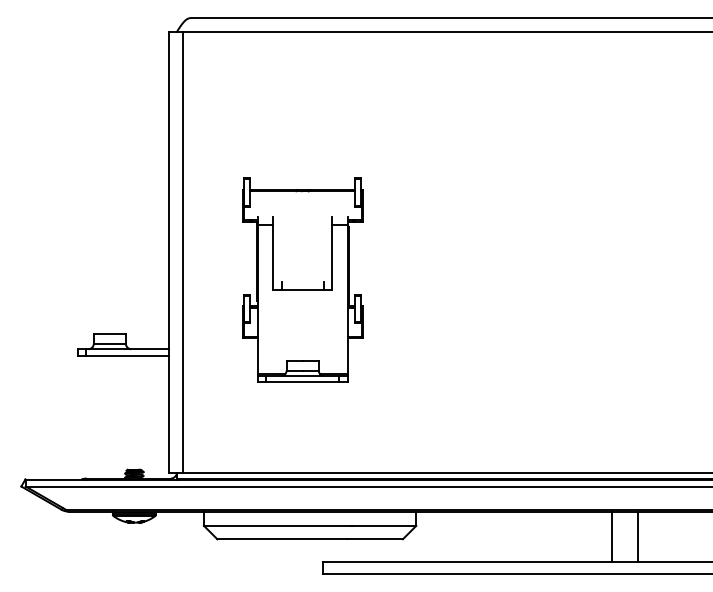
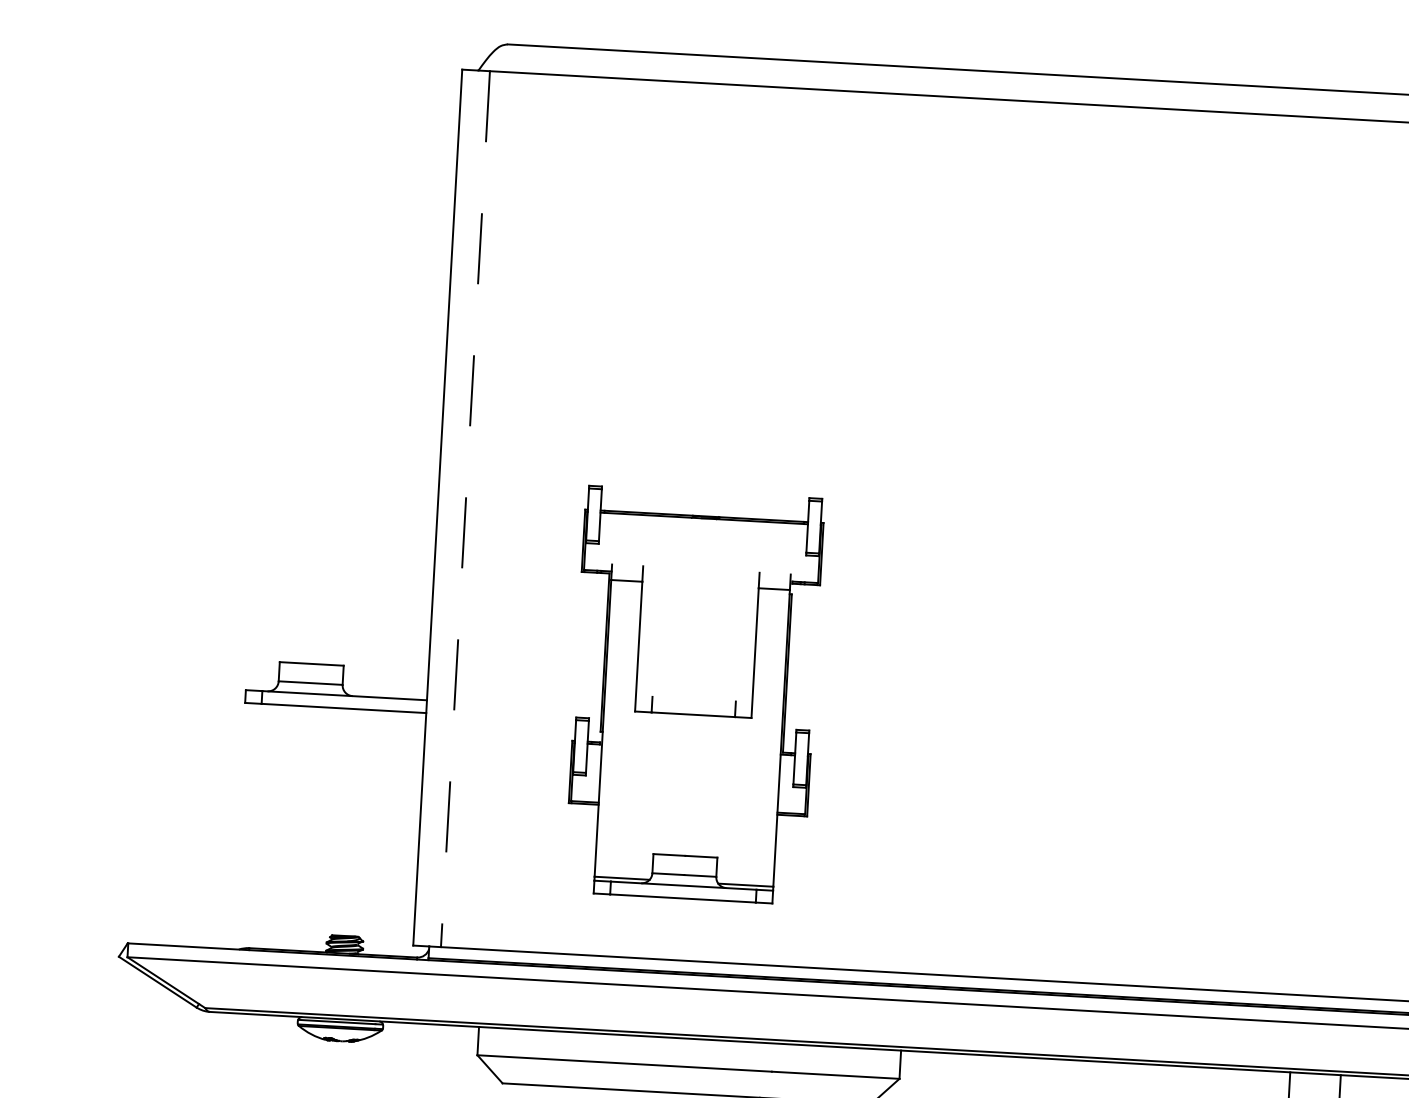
line: (182, 252) -> (465, 509), solid -> dashed
part: (302, 279) -> (694, 693), moved

